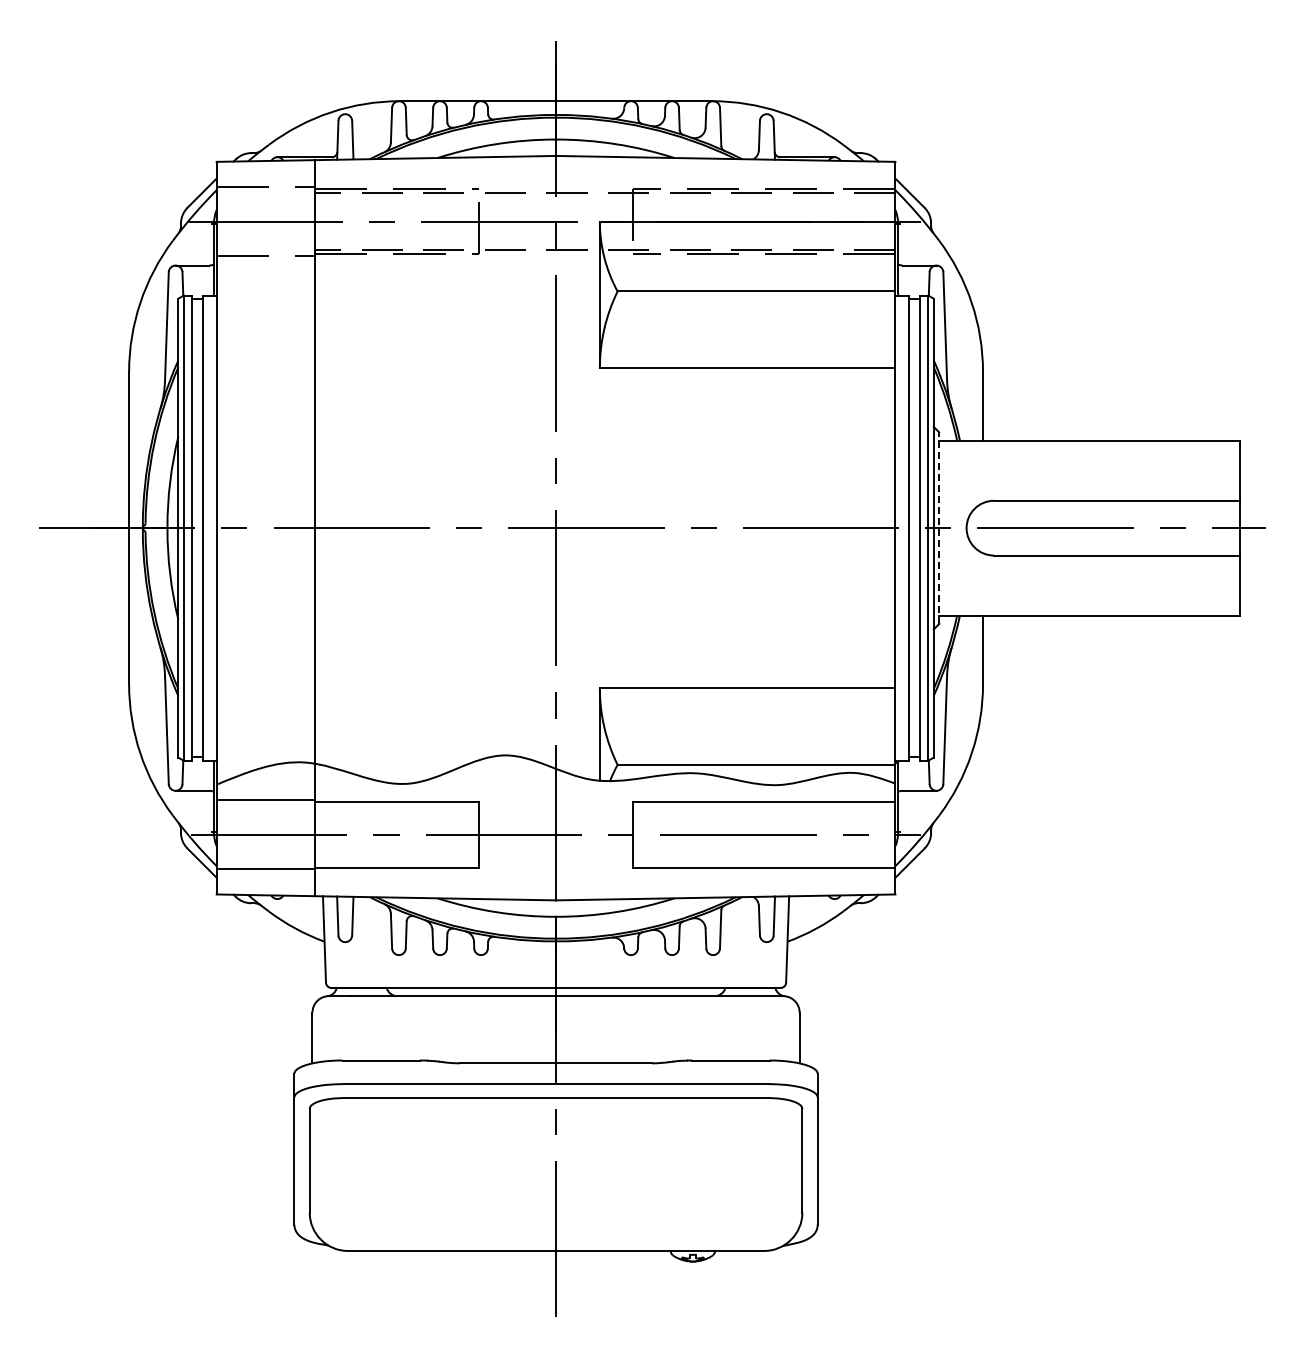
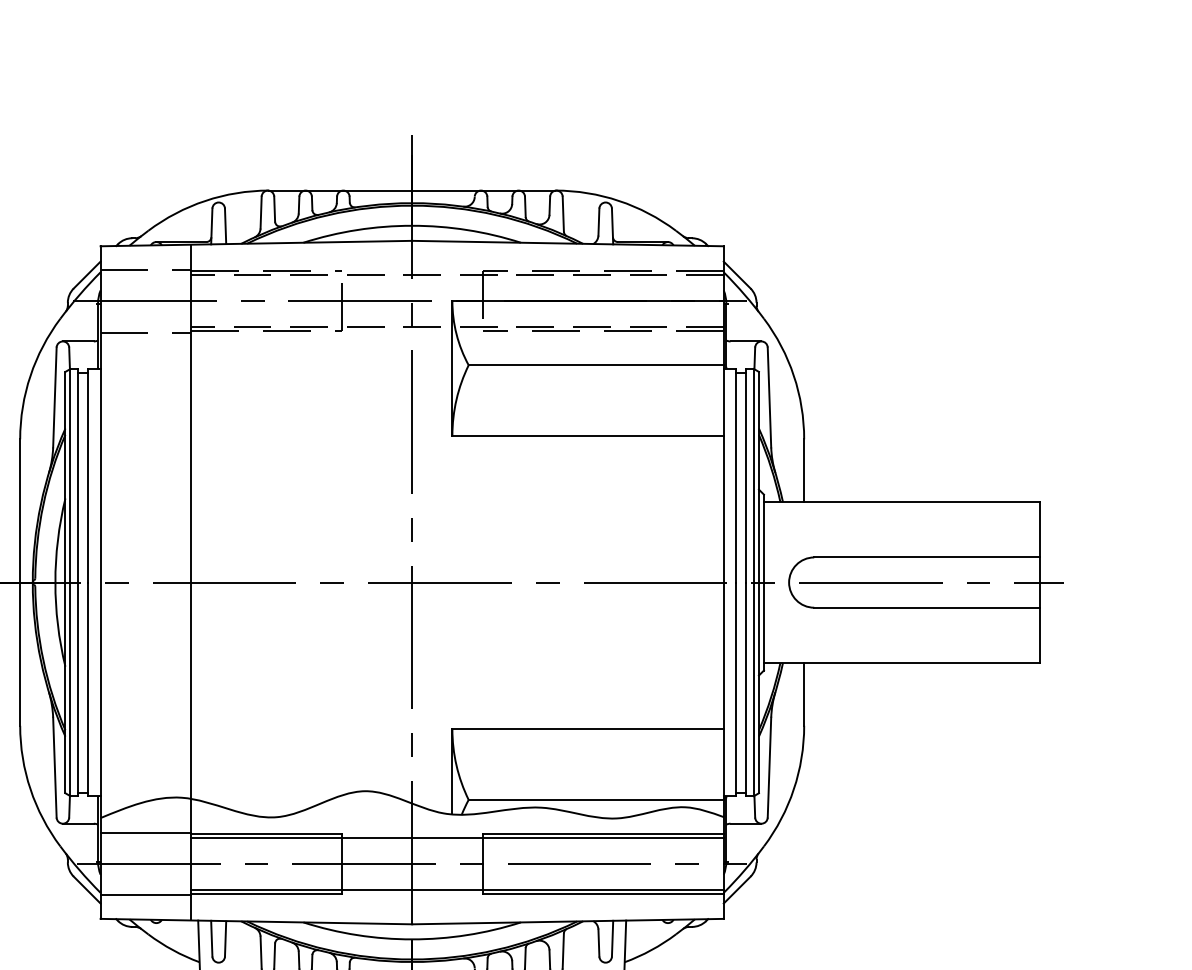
line: (939, 528) -> (764, 582), dashed -> solid
line: (605, 806) -> (457, 838), added
line: (605, 863) -> (457, 890), added

